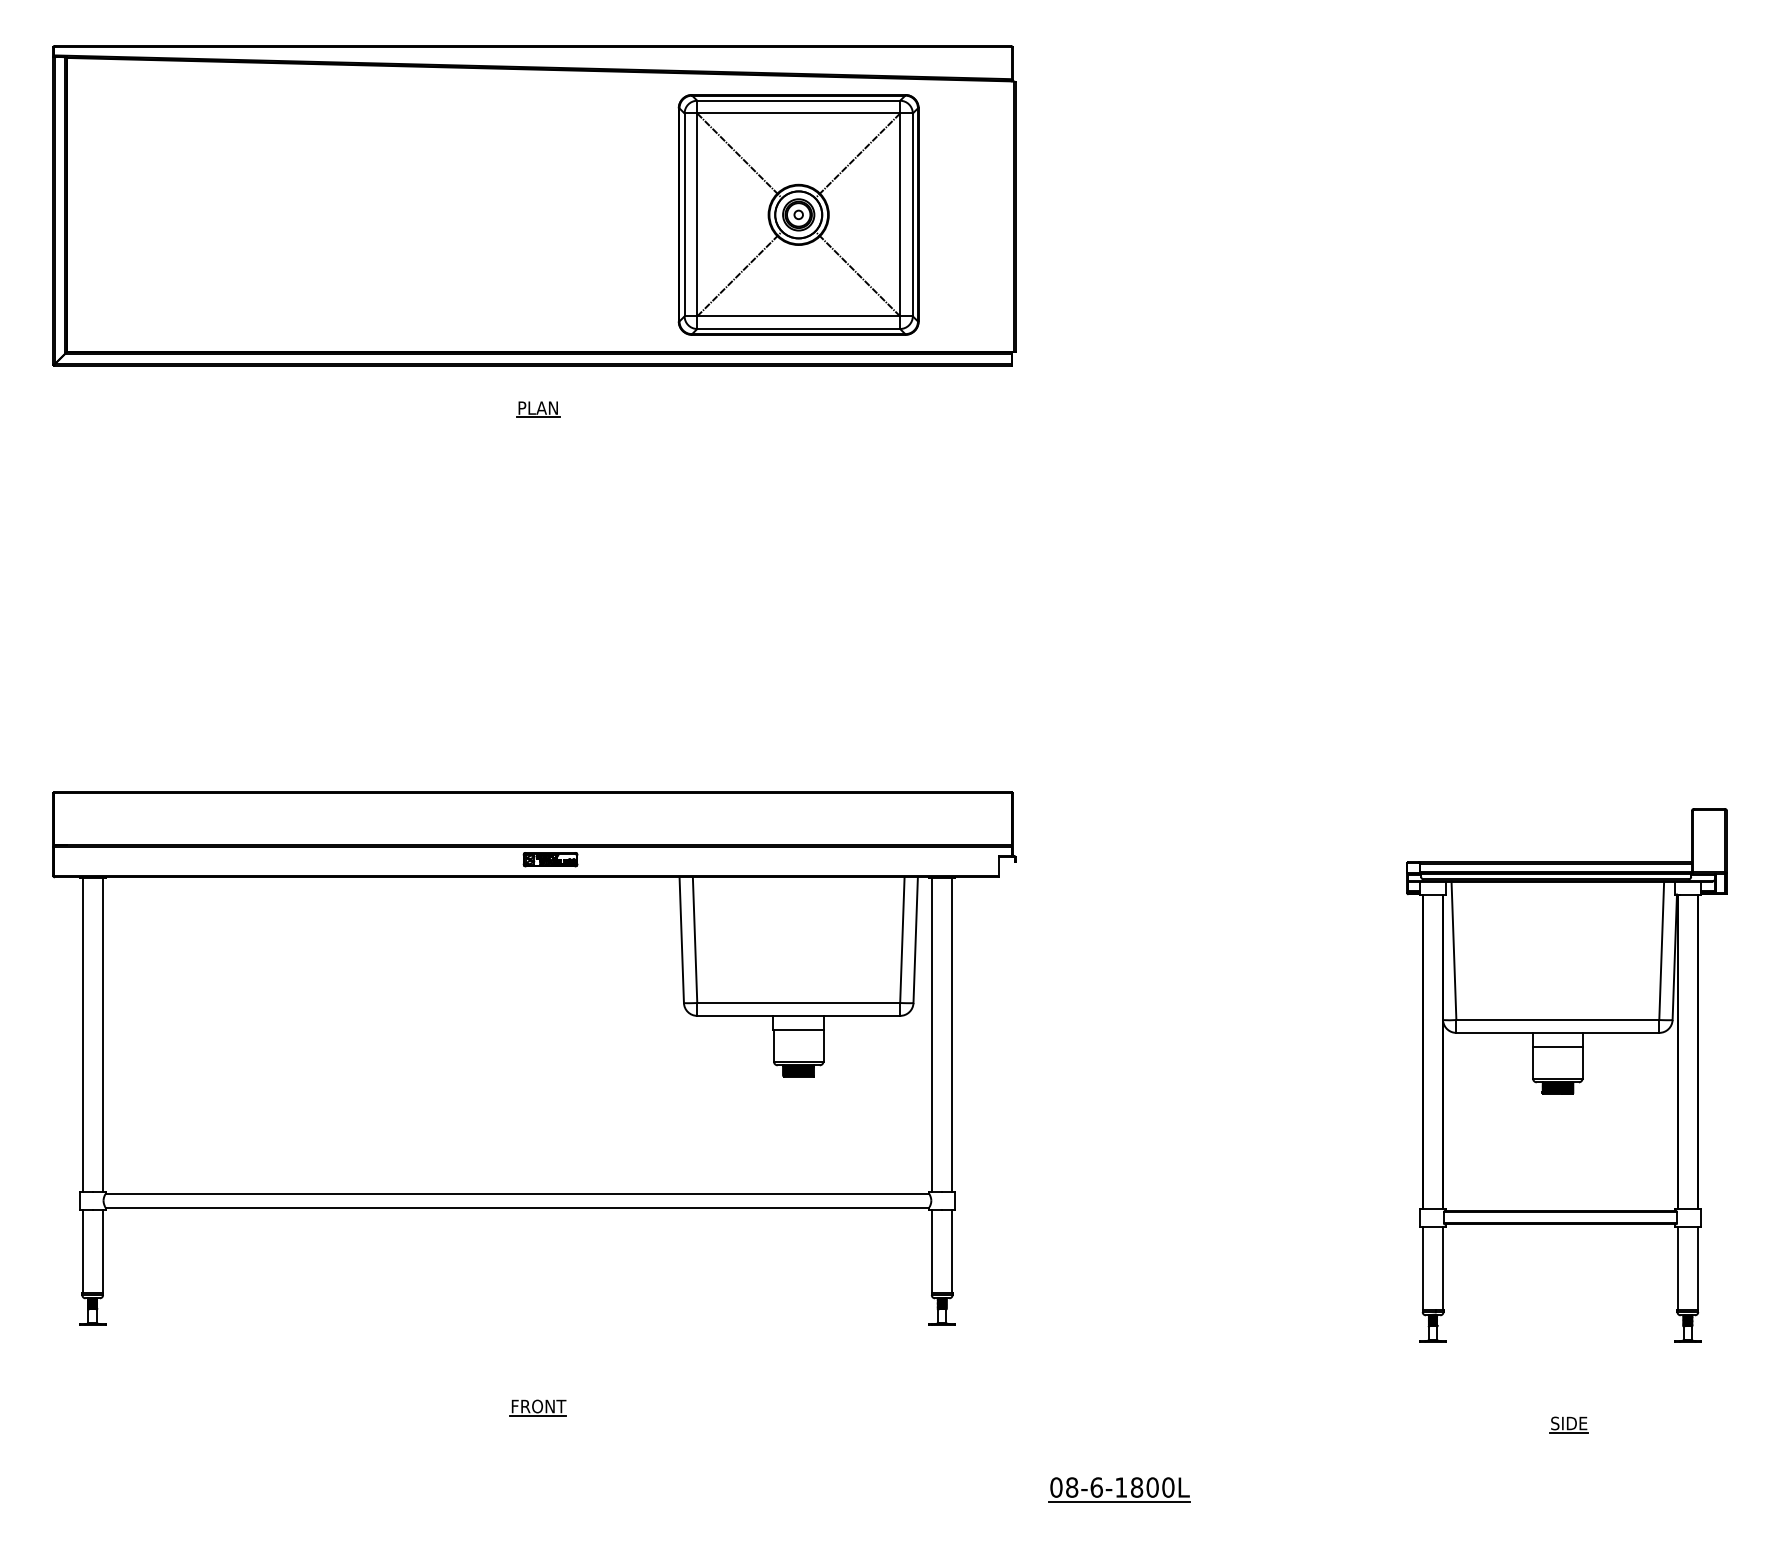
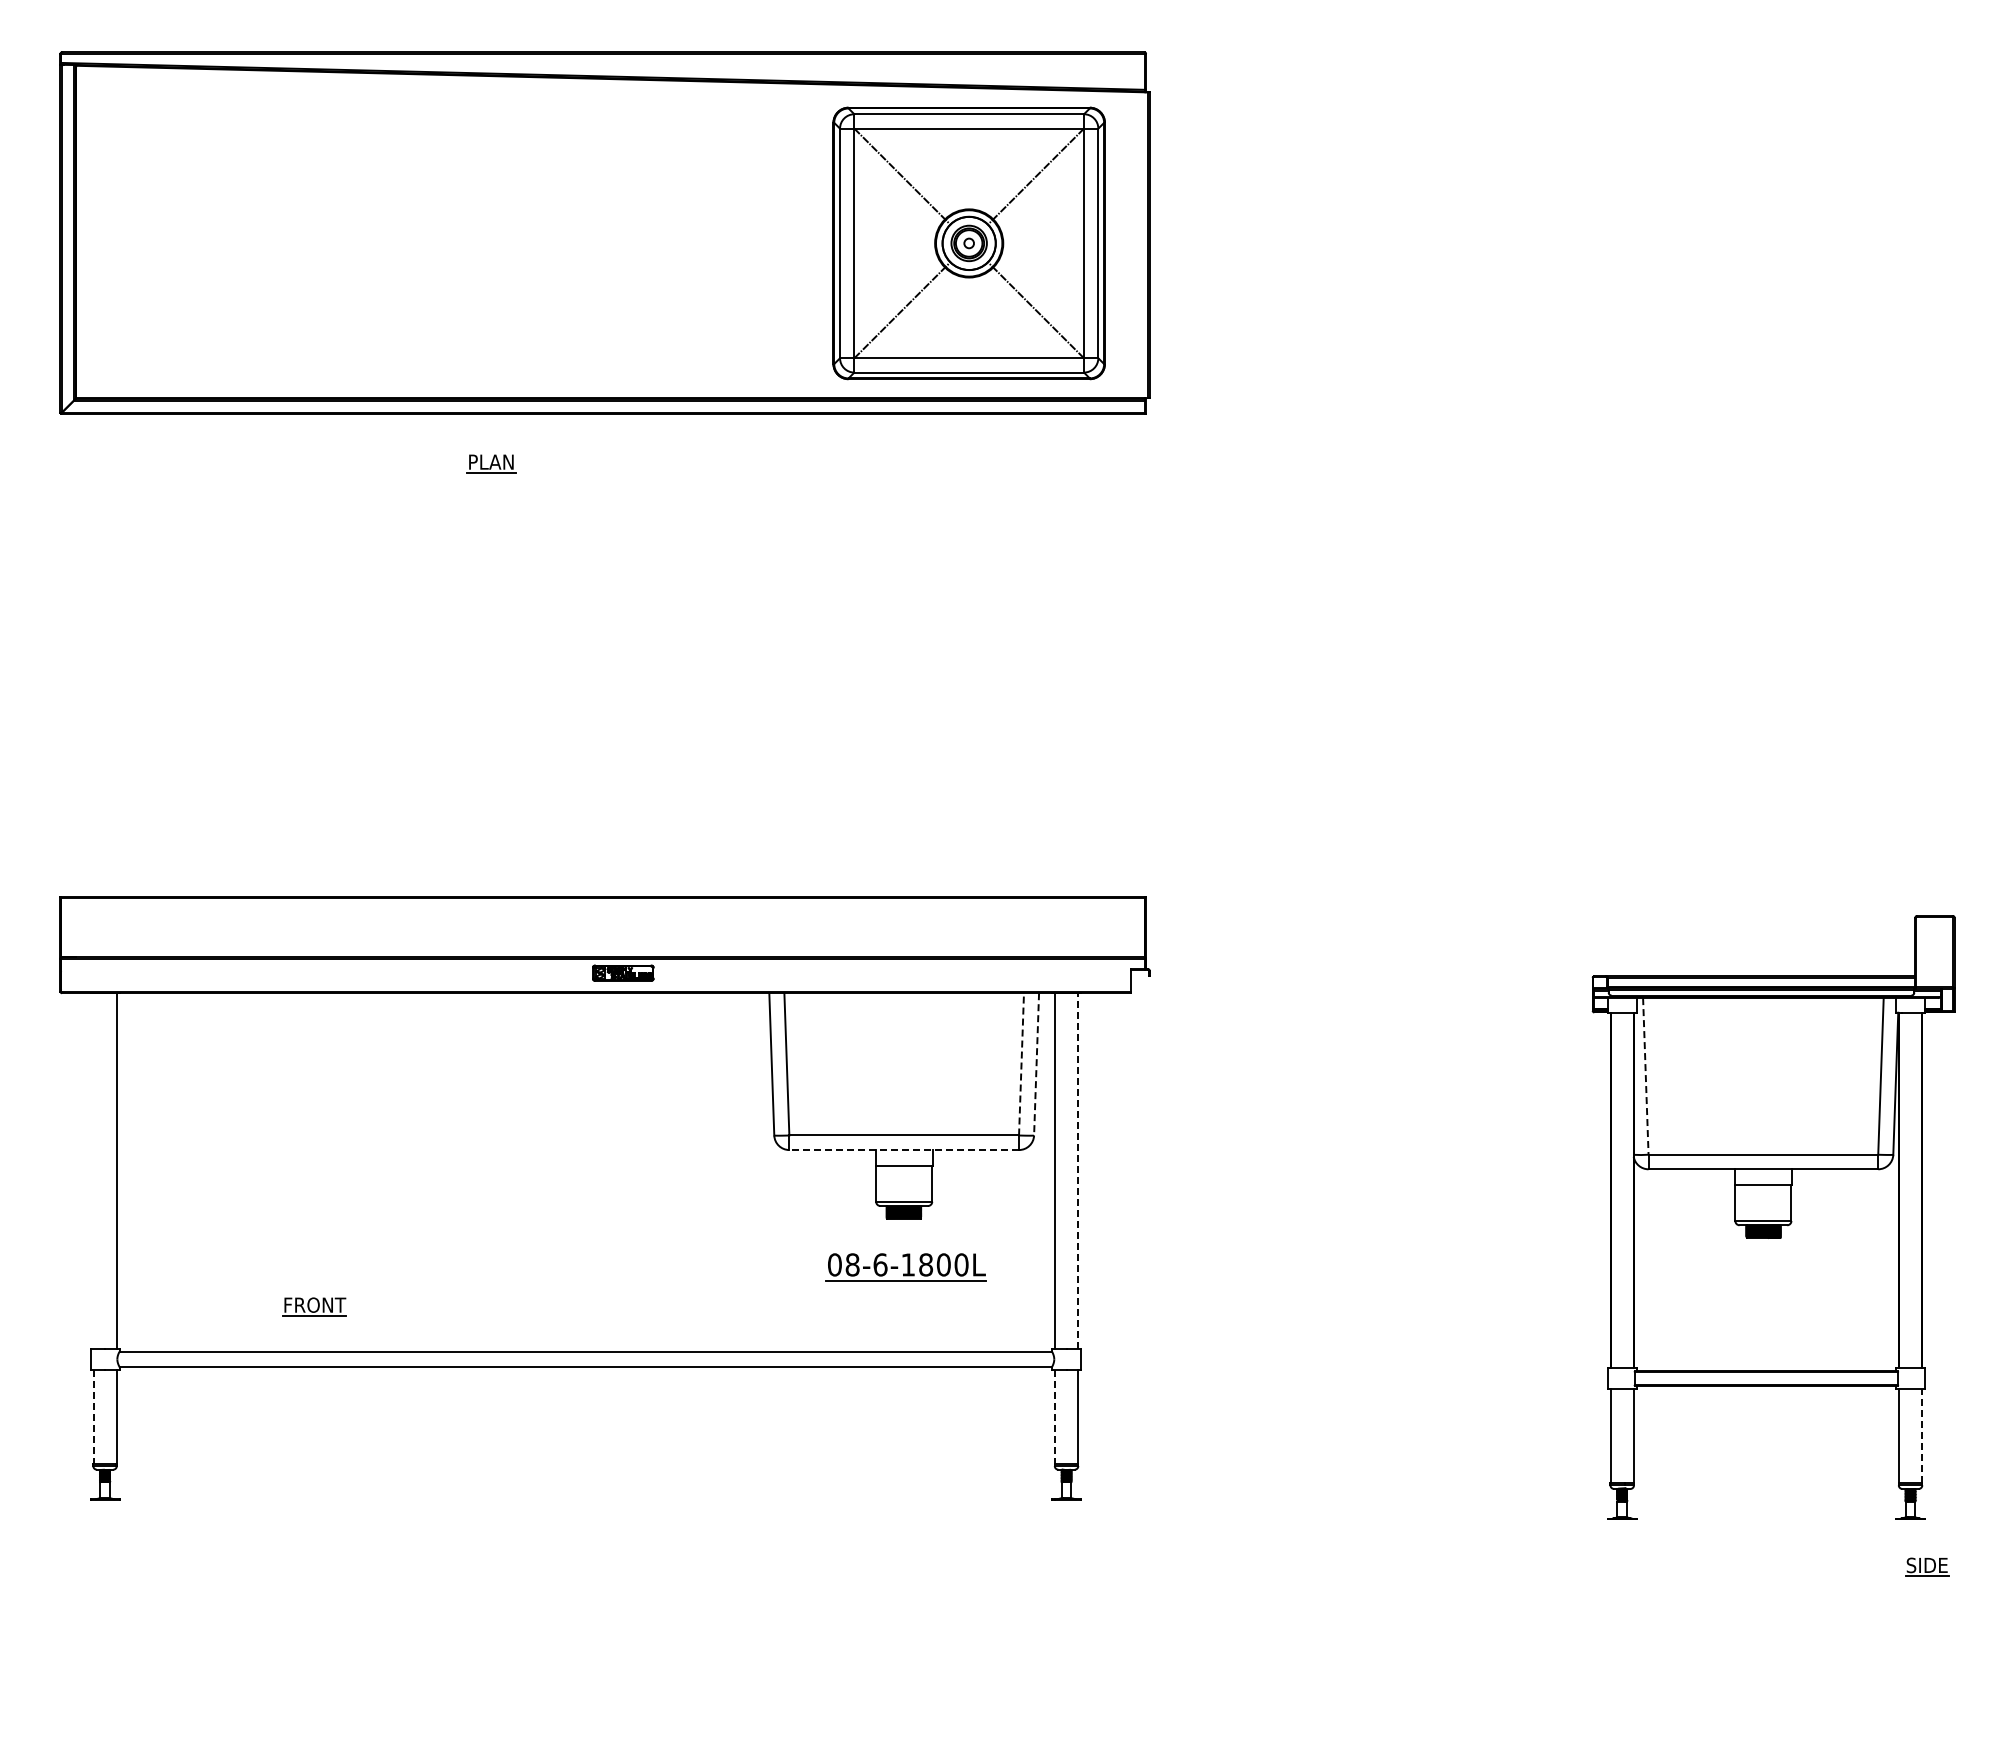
part: (798, 214) -> (968, 243), moved
part: (538, 409) -> (491, 463), moved
line: (902, 939) -> (1021, 1063), solid -> dashed
line: (915, 940) -> (1036, 1064), solid -> dashed
line: (1453, 950) -> (1645, 1076), solid -> dashed
line: (798, 1016) -> (904, 1150), solid -> dashed
line: (82, 1034) -> (93, 1171), removed
line: (952, 1034) -> (1078, 1171), solid -> dashed
line: (82, 1252) -> (93, 1417), solid -> dashed
line: (932, 1252) -> (1055, 1417), solid -> dashed
line: (1698, 1268) -> (1922, 1435), solid -> dashed
part: (538, 1407) -> (314, 1306), moved
part: (1569, 1424) -> (1927, 1566), moved
part: (1118, 1489) -> (905, 1267), moved

